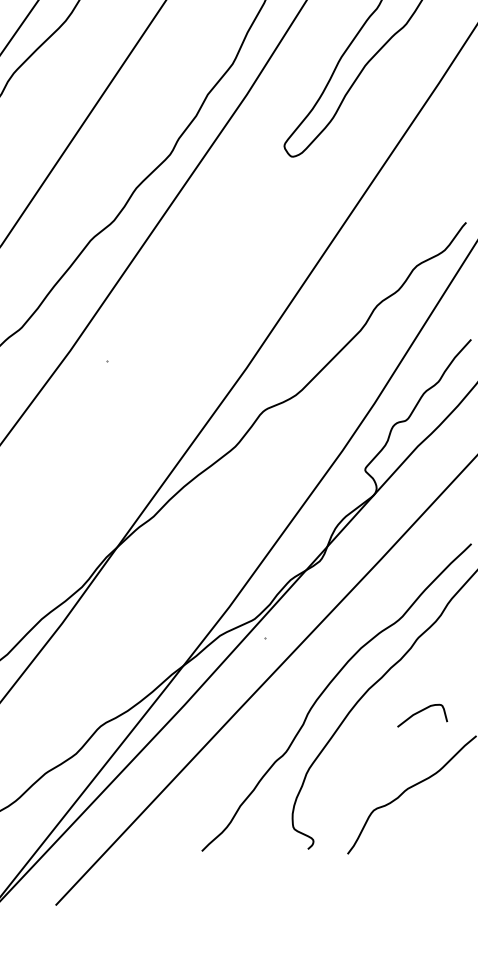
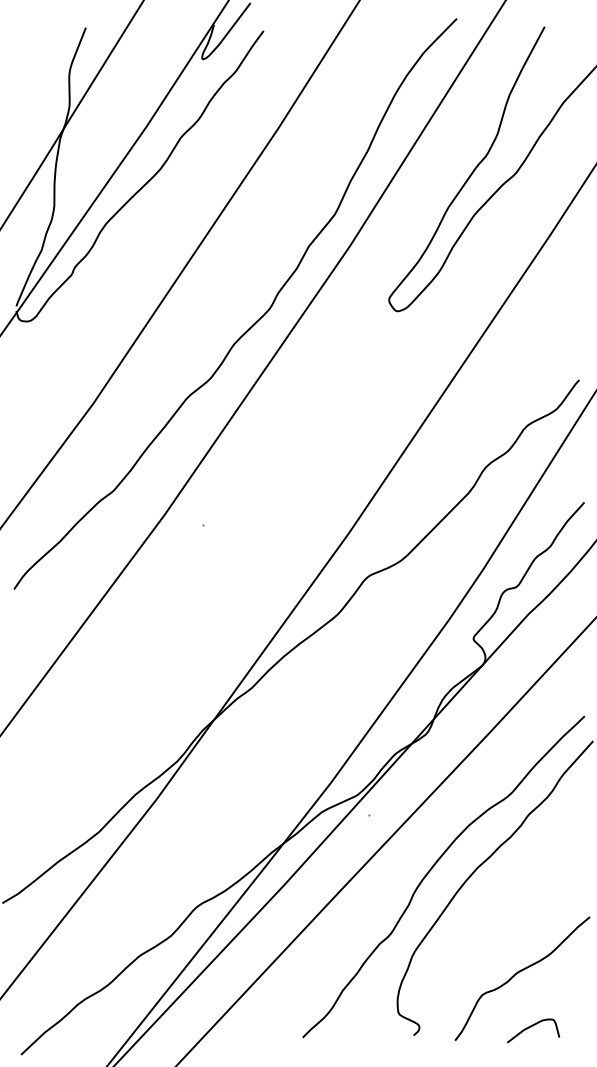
curve: (420, 712) -> (531, 1027), moved

